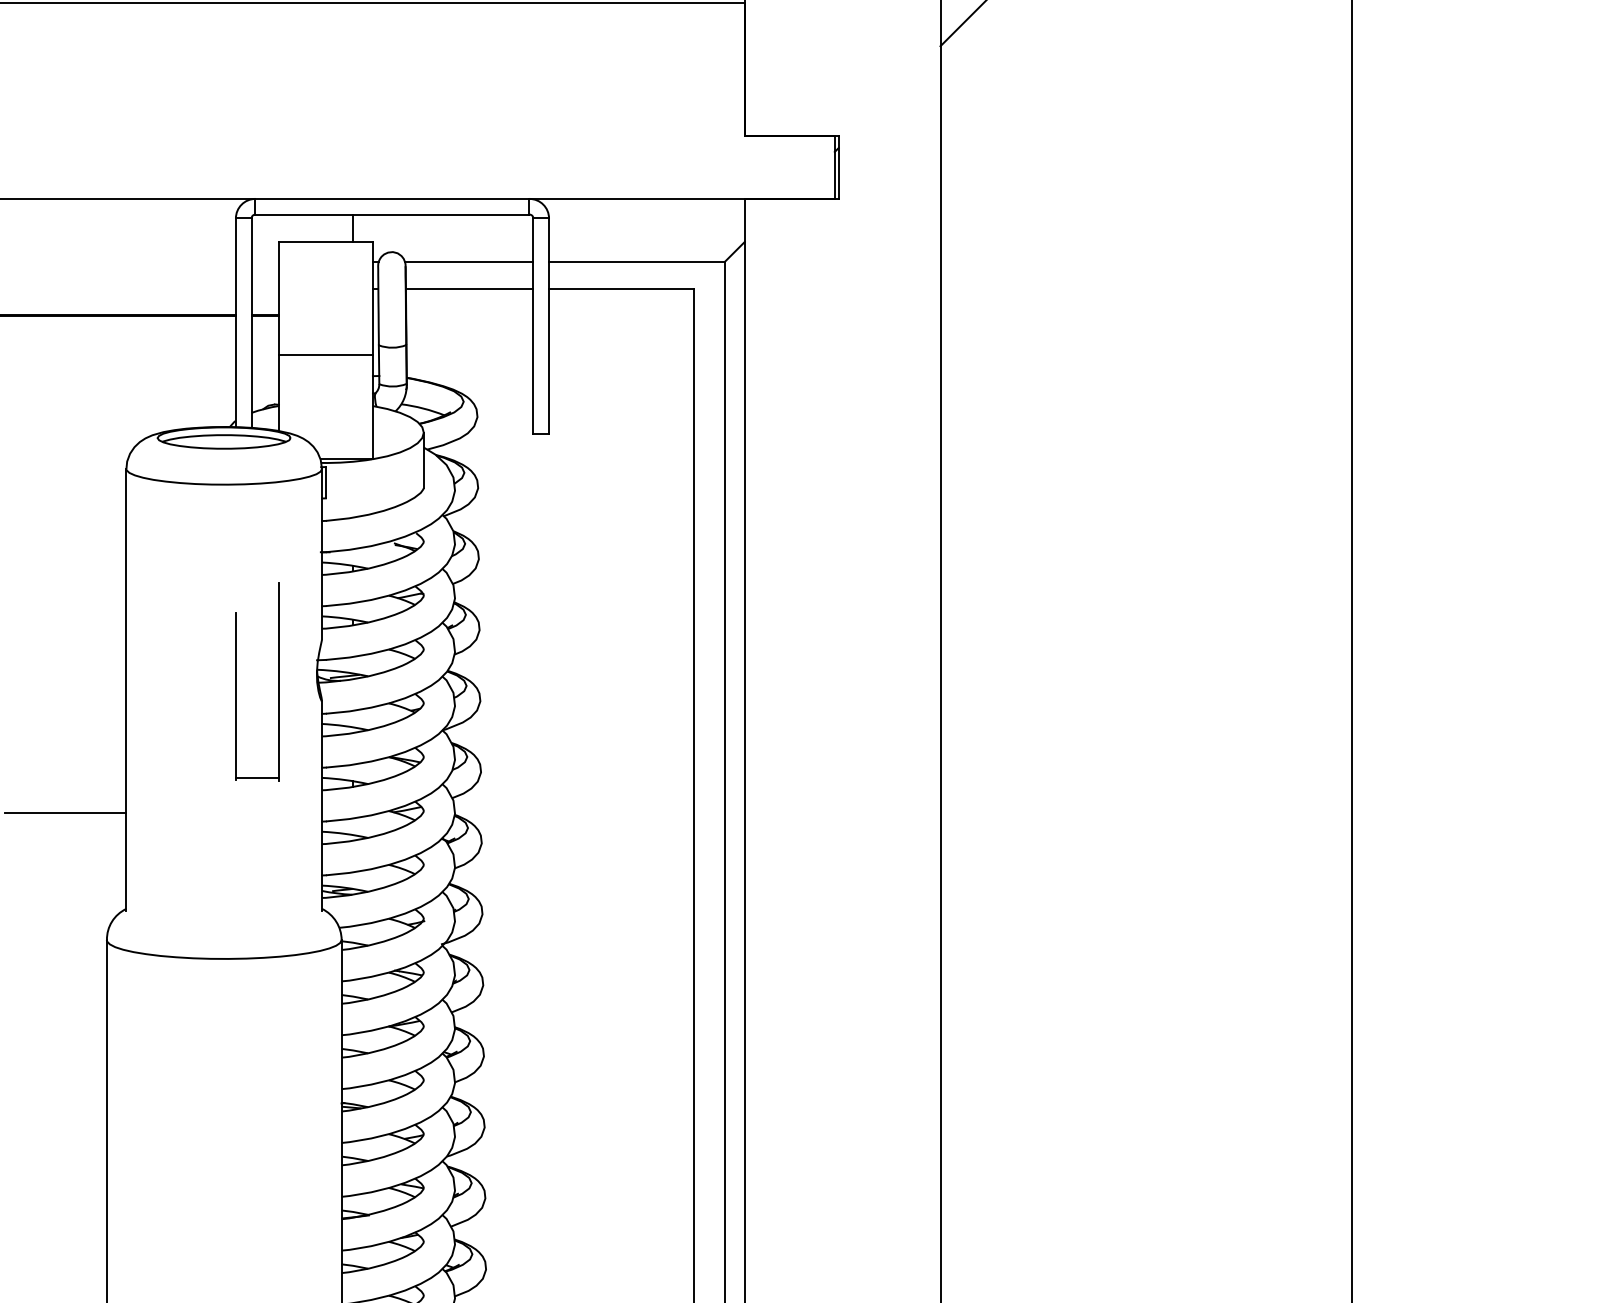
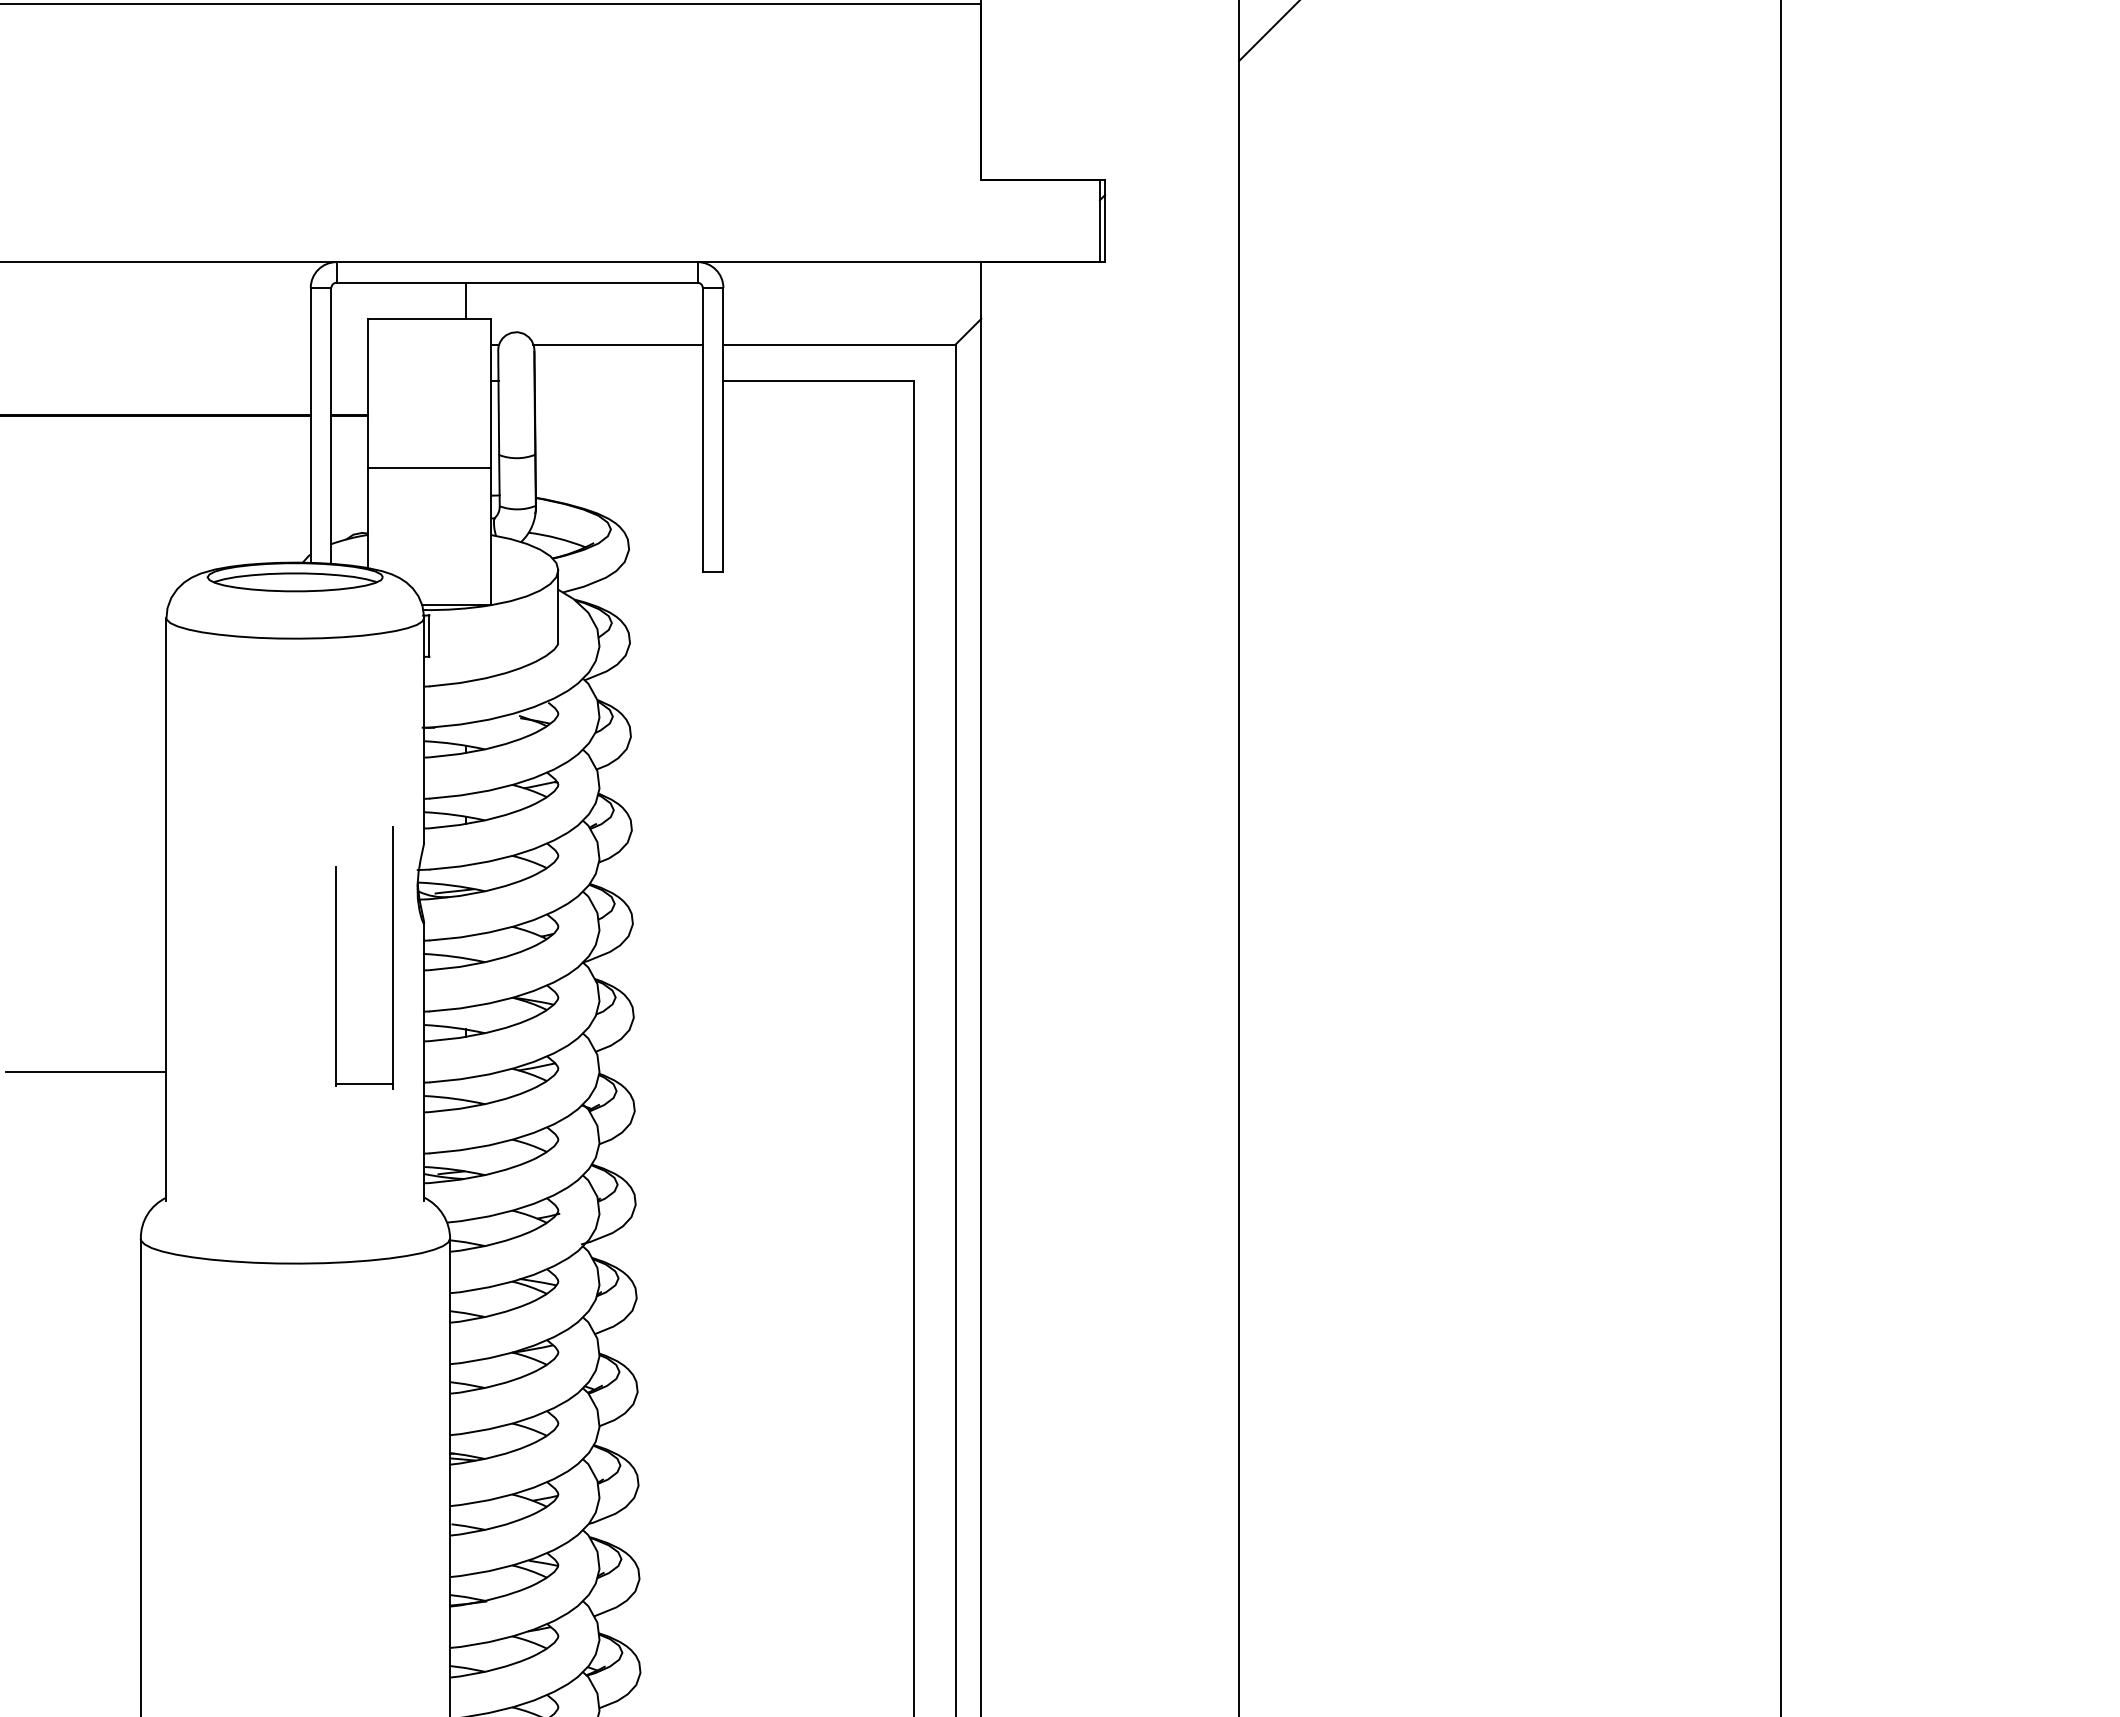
line: (469, 288) -> (618, 380), removed
part: (236, 681) -> (336, 957), moved

